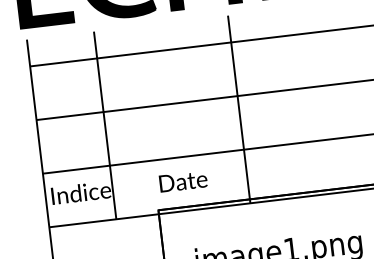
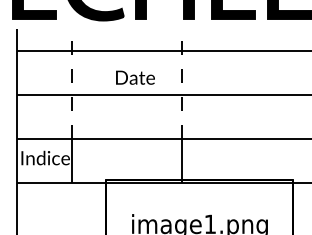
line: (235, 82) -> (181, 83), solid -> dashed
line: (101, 98) -> (71, 83), solid -> dashed
text: (183, 181) -> (135, 77), moved

